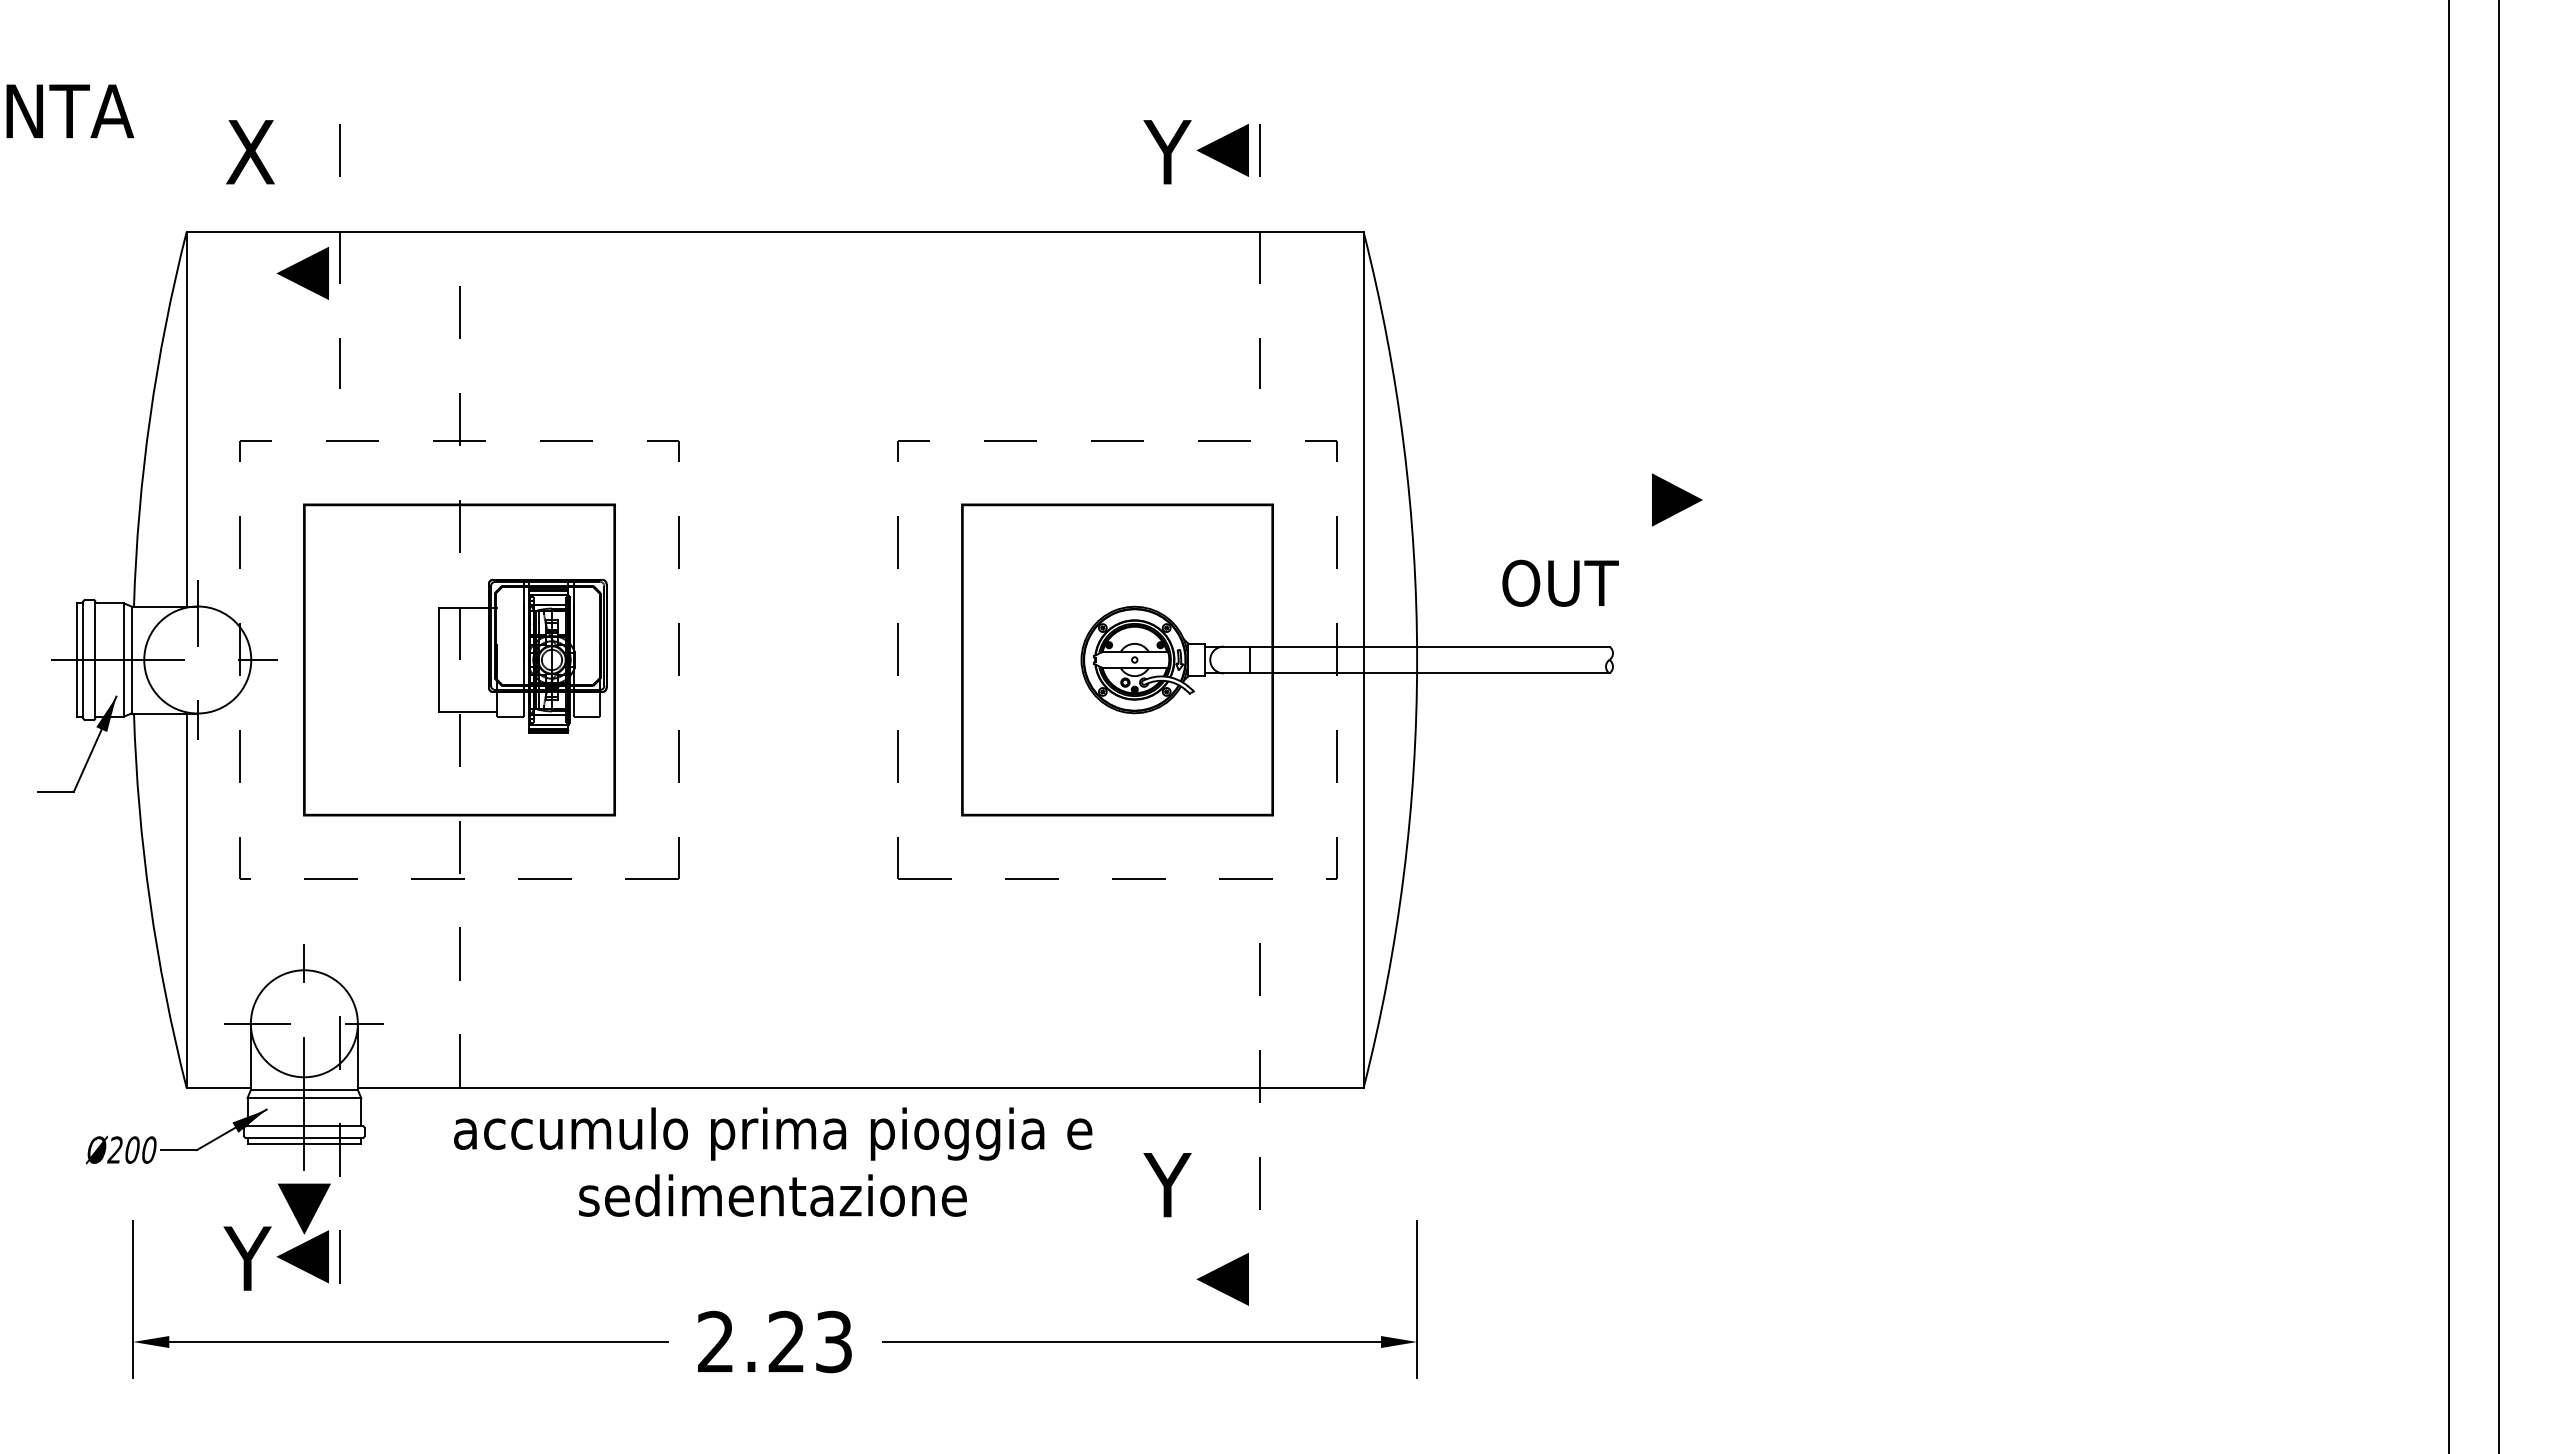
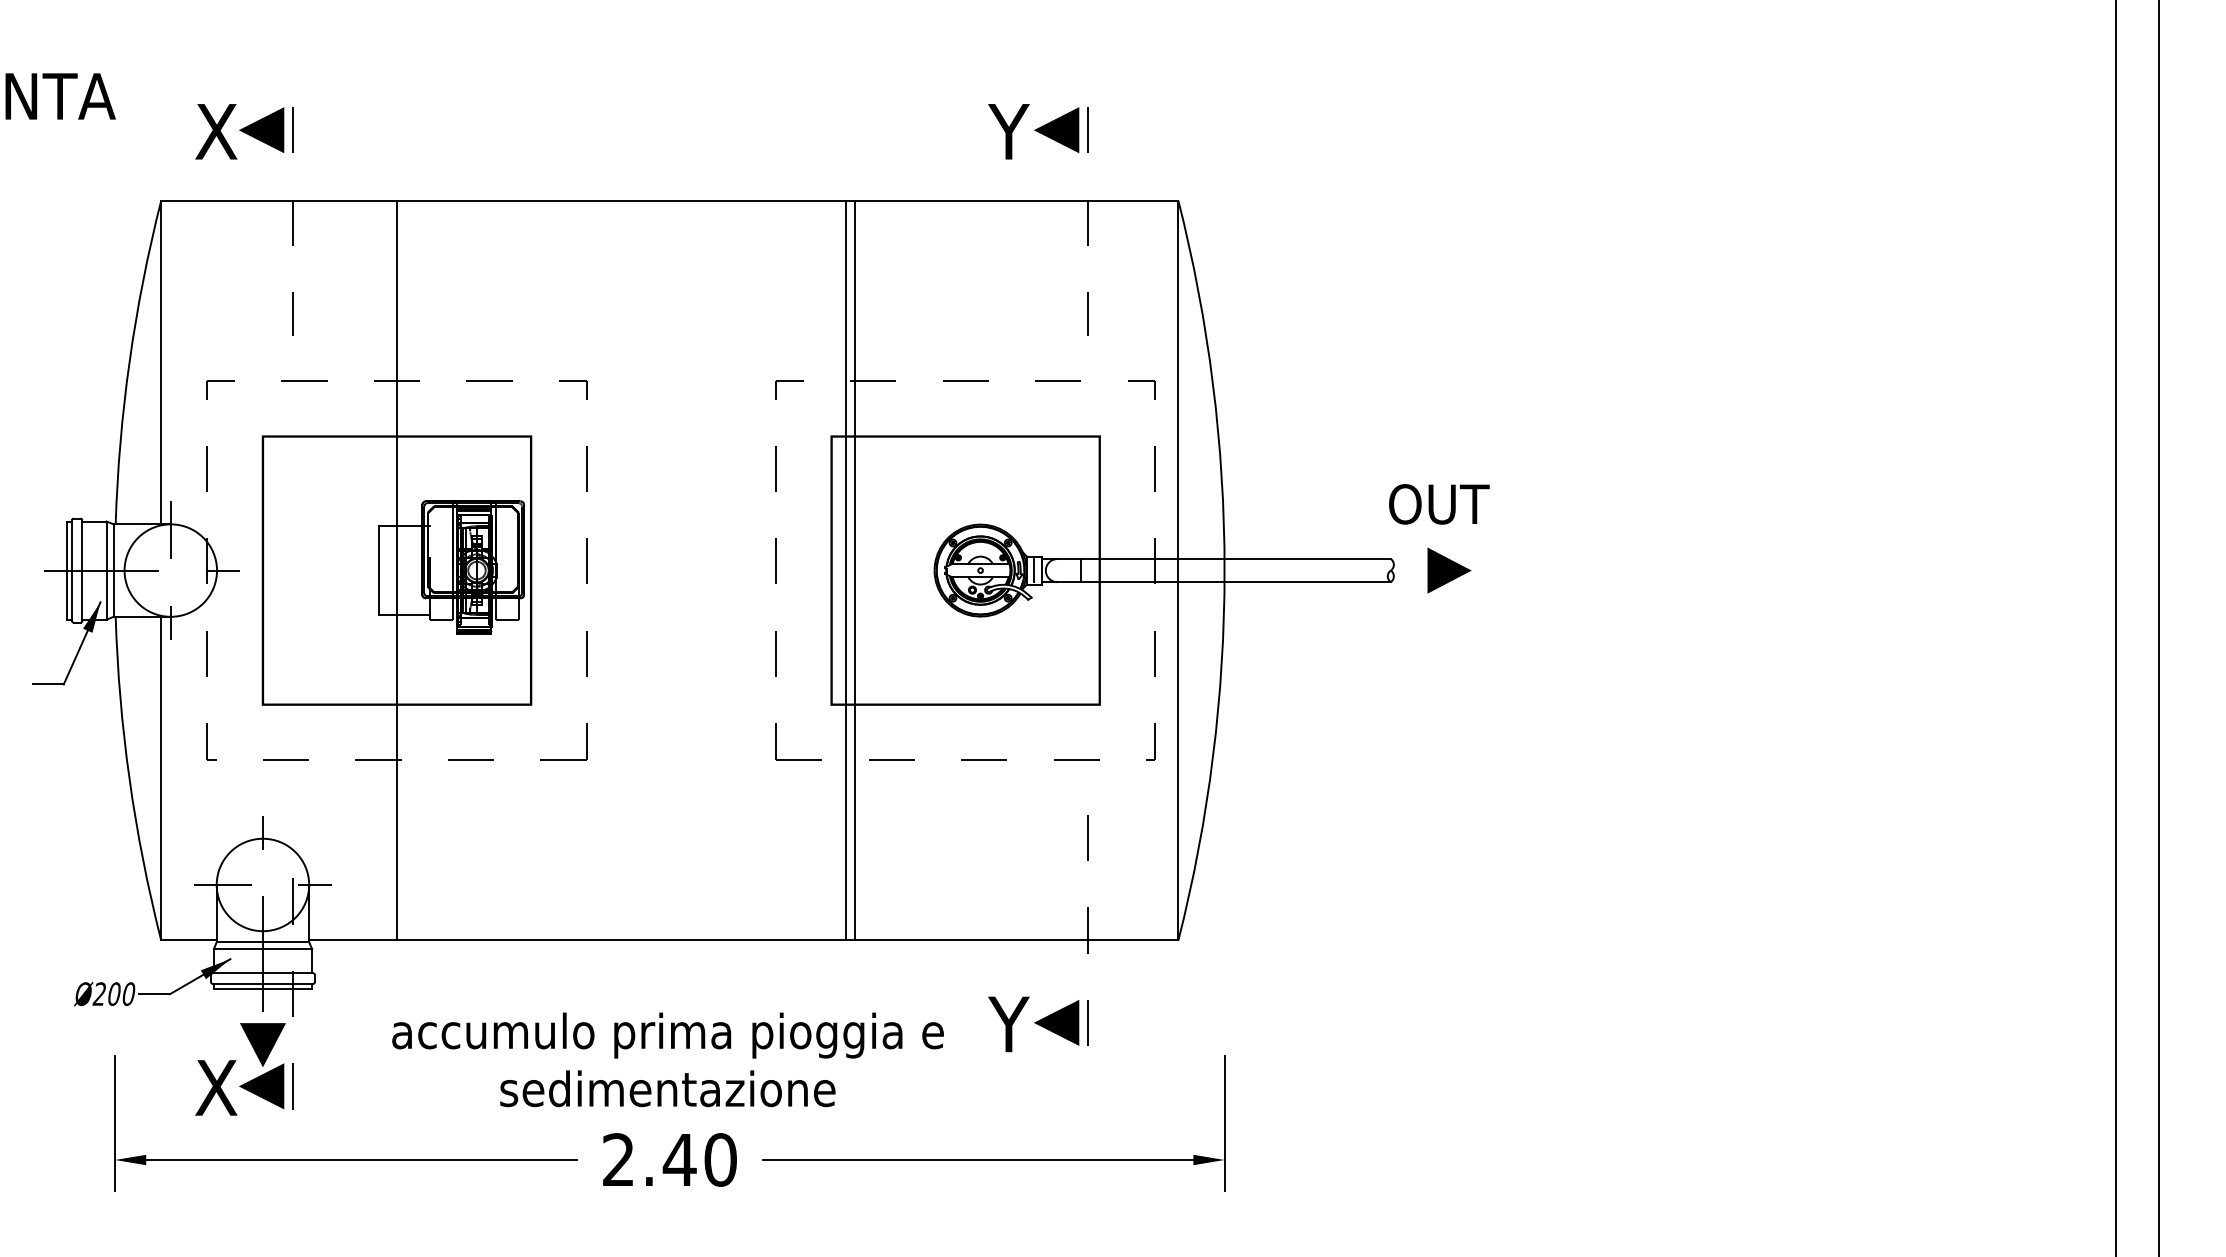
line: (302, 273) -> (261, 130), moved
line: (1677, 499) -> (1449, 570), moved
text: (1560, 582) -> (1439, 503), moved
line: (978, 659) -> (845, 570), added
line: (989, 659) -> (855, 570), added
line: (1196, 659) -> (1033, 570), added
line: (459, 660) -> (397, 571), dashed -> solid
text: (773, 1161) -> (668, 1059), moved
text: (248, 1258) -> (214, 1087), Y -> X
line: (1222, 1278) -> (1056, 1022), moved
text: (809, 1341) -> (699, 1159), 2.23 -> 2.40

